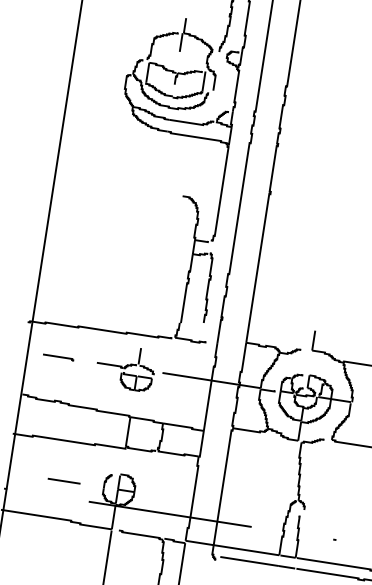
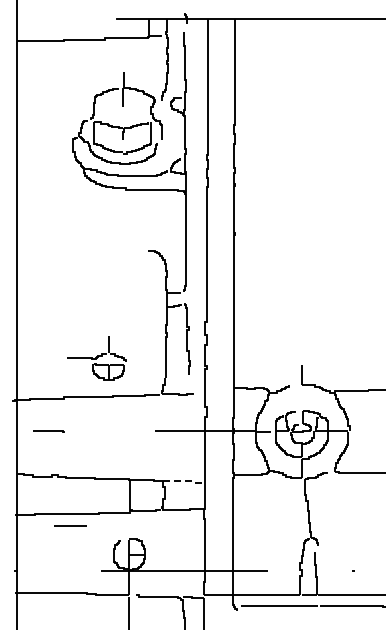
part: (125, 367) -> (96, 358), moved
line: (185, 426) -> (186, 481), solid -> dashed
line: (64, 481) -> (70, 525), moved

